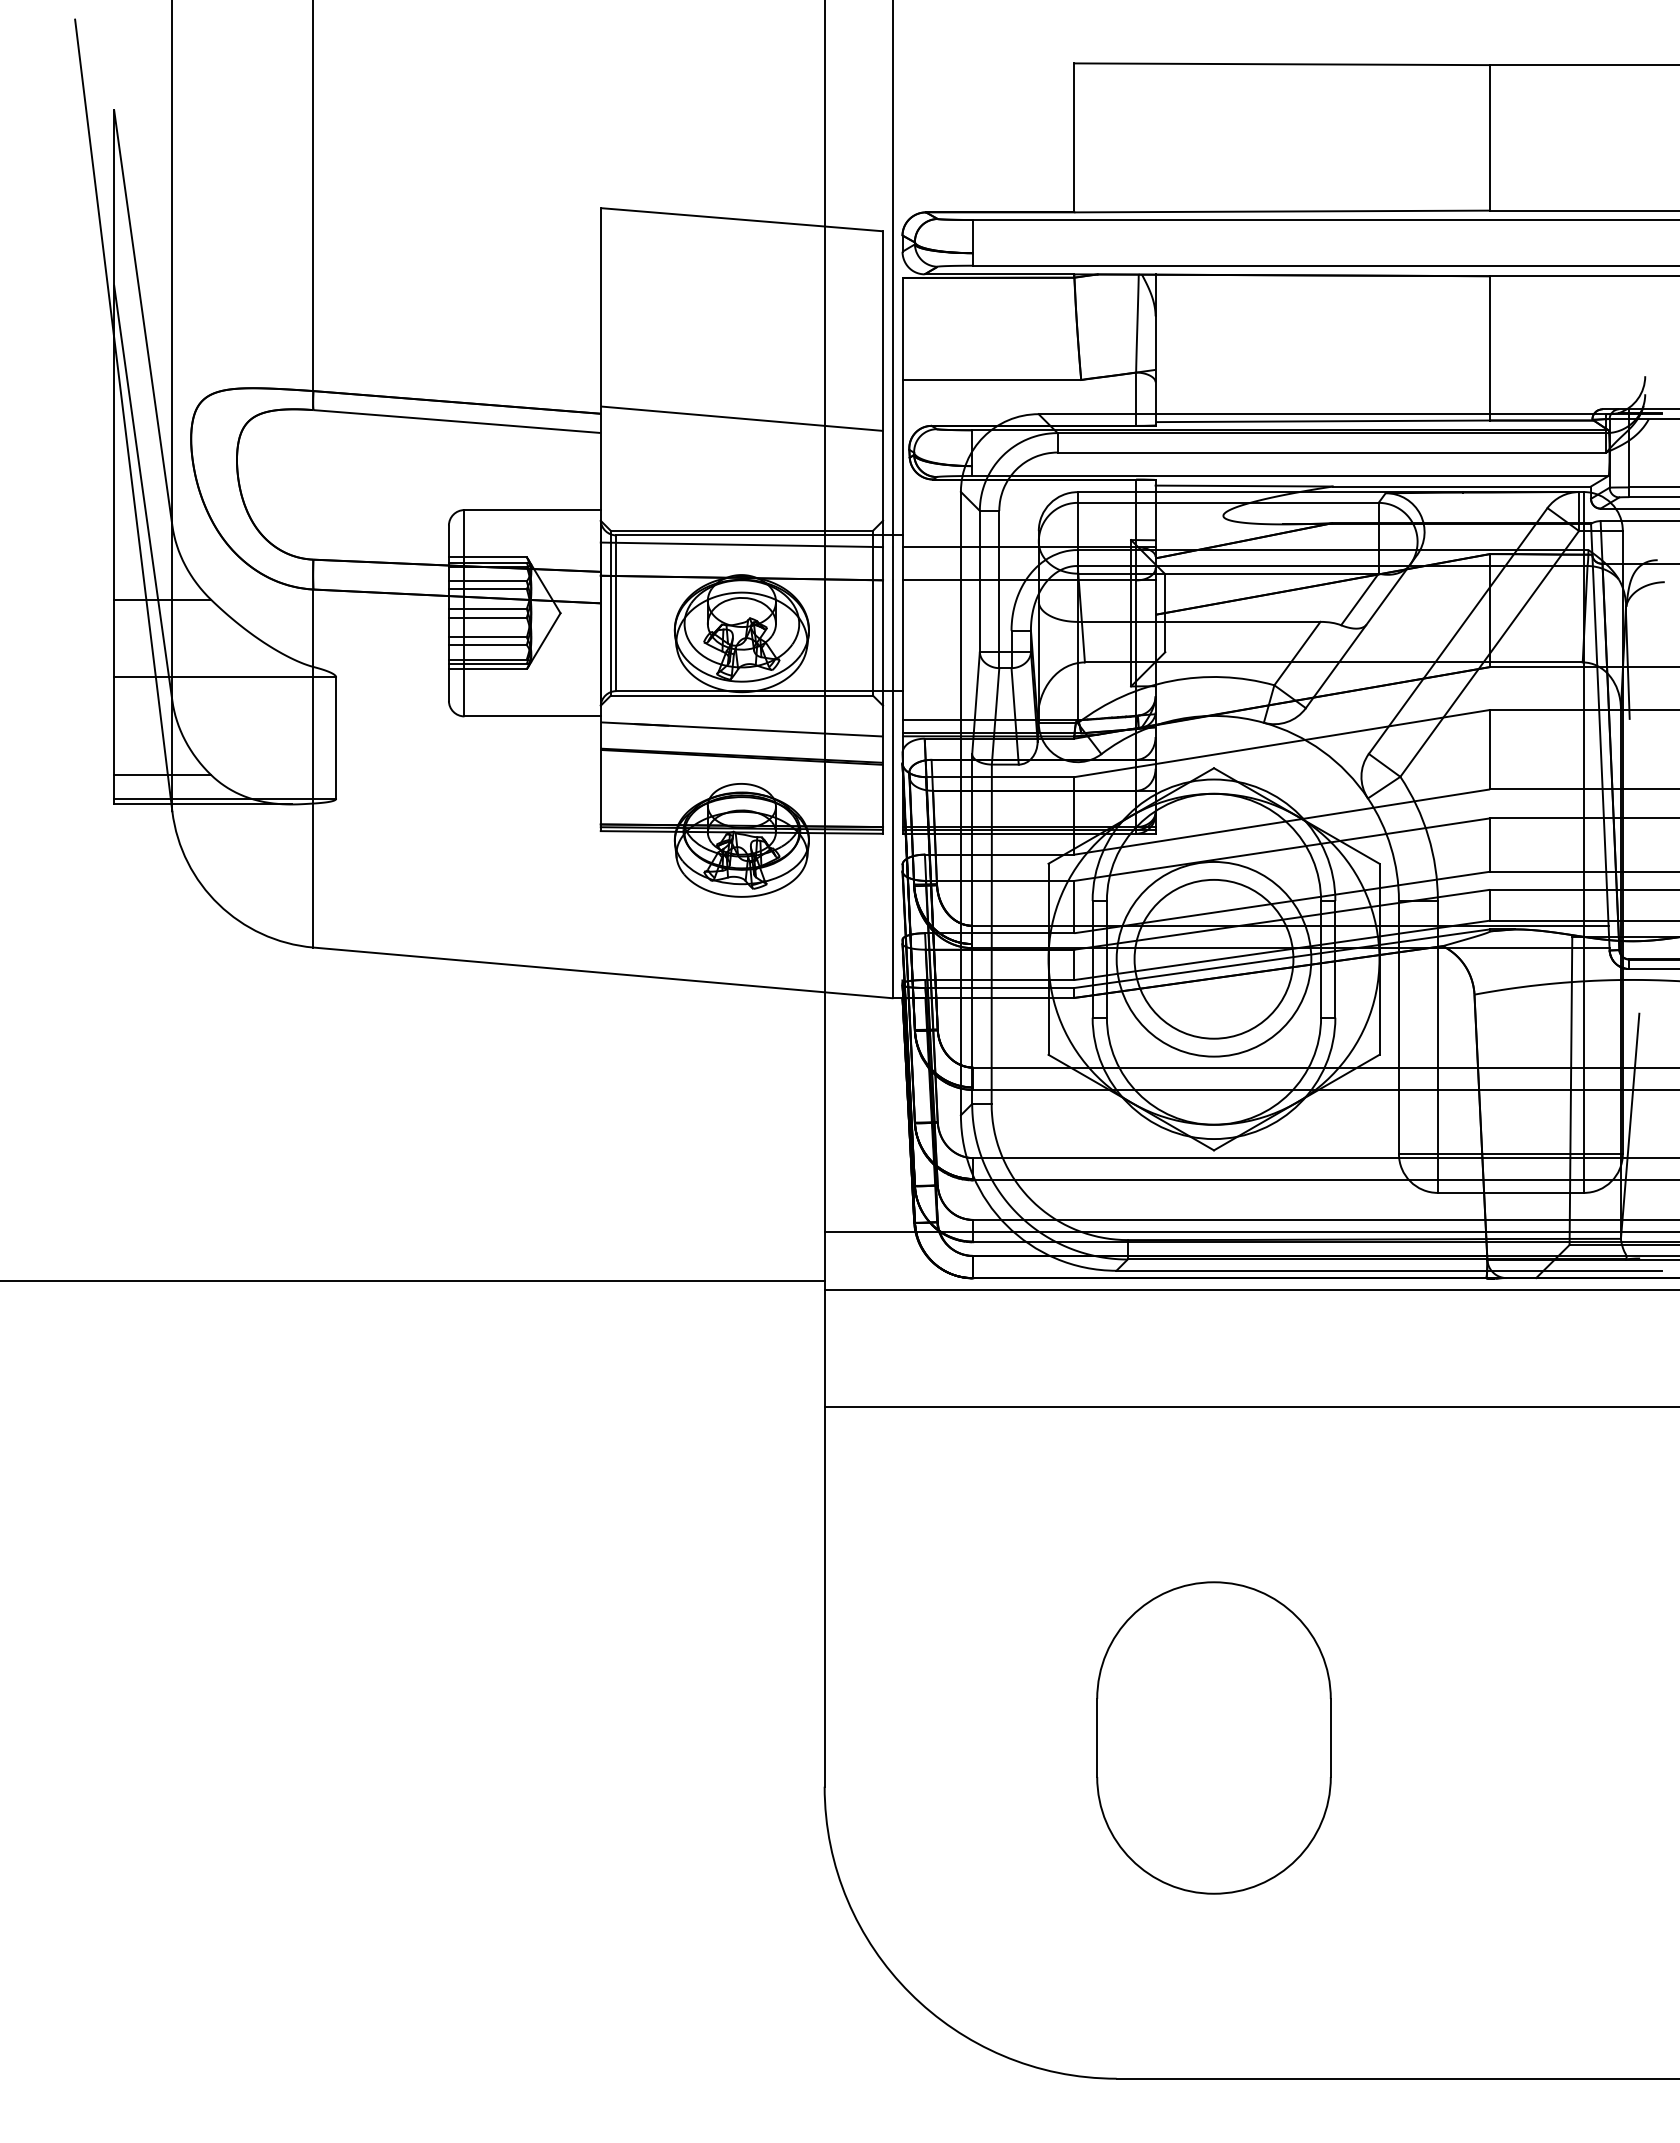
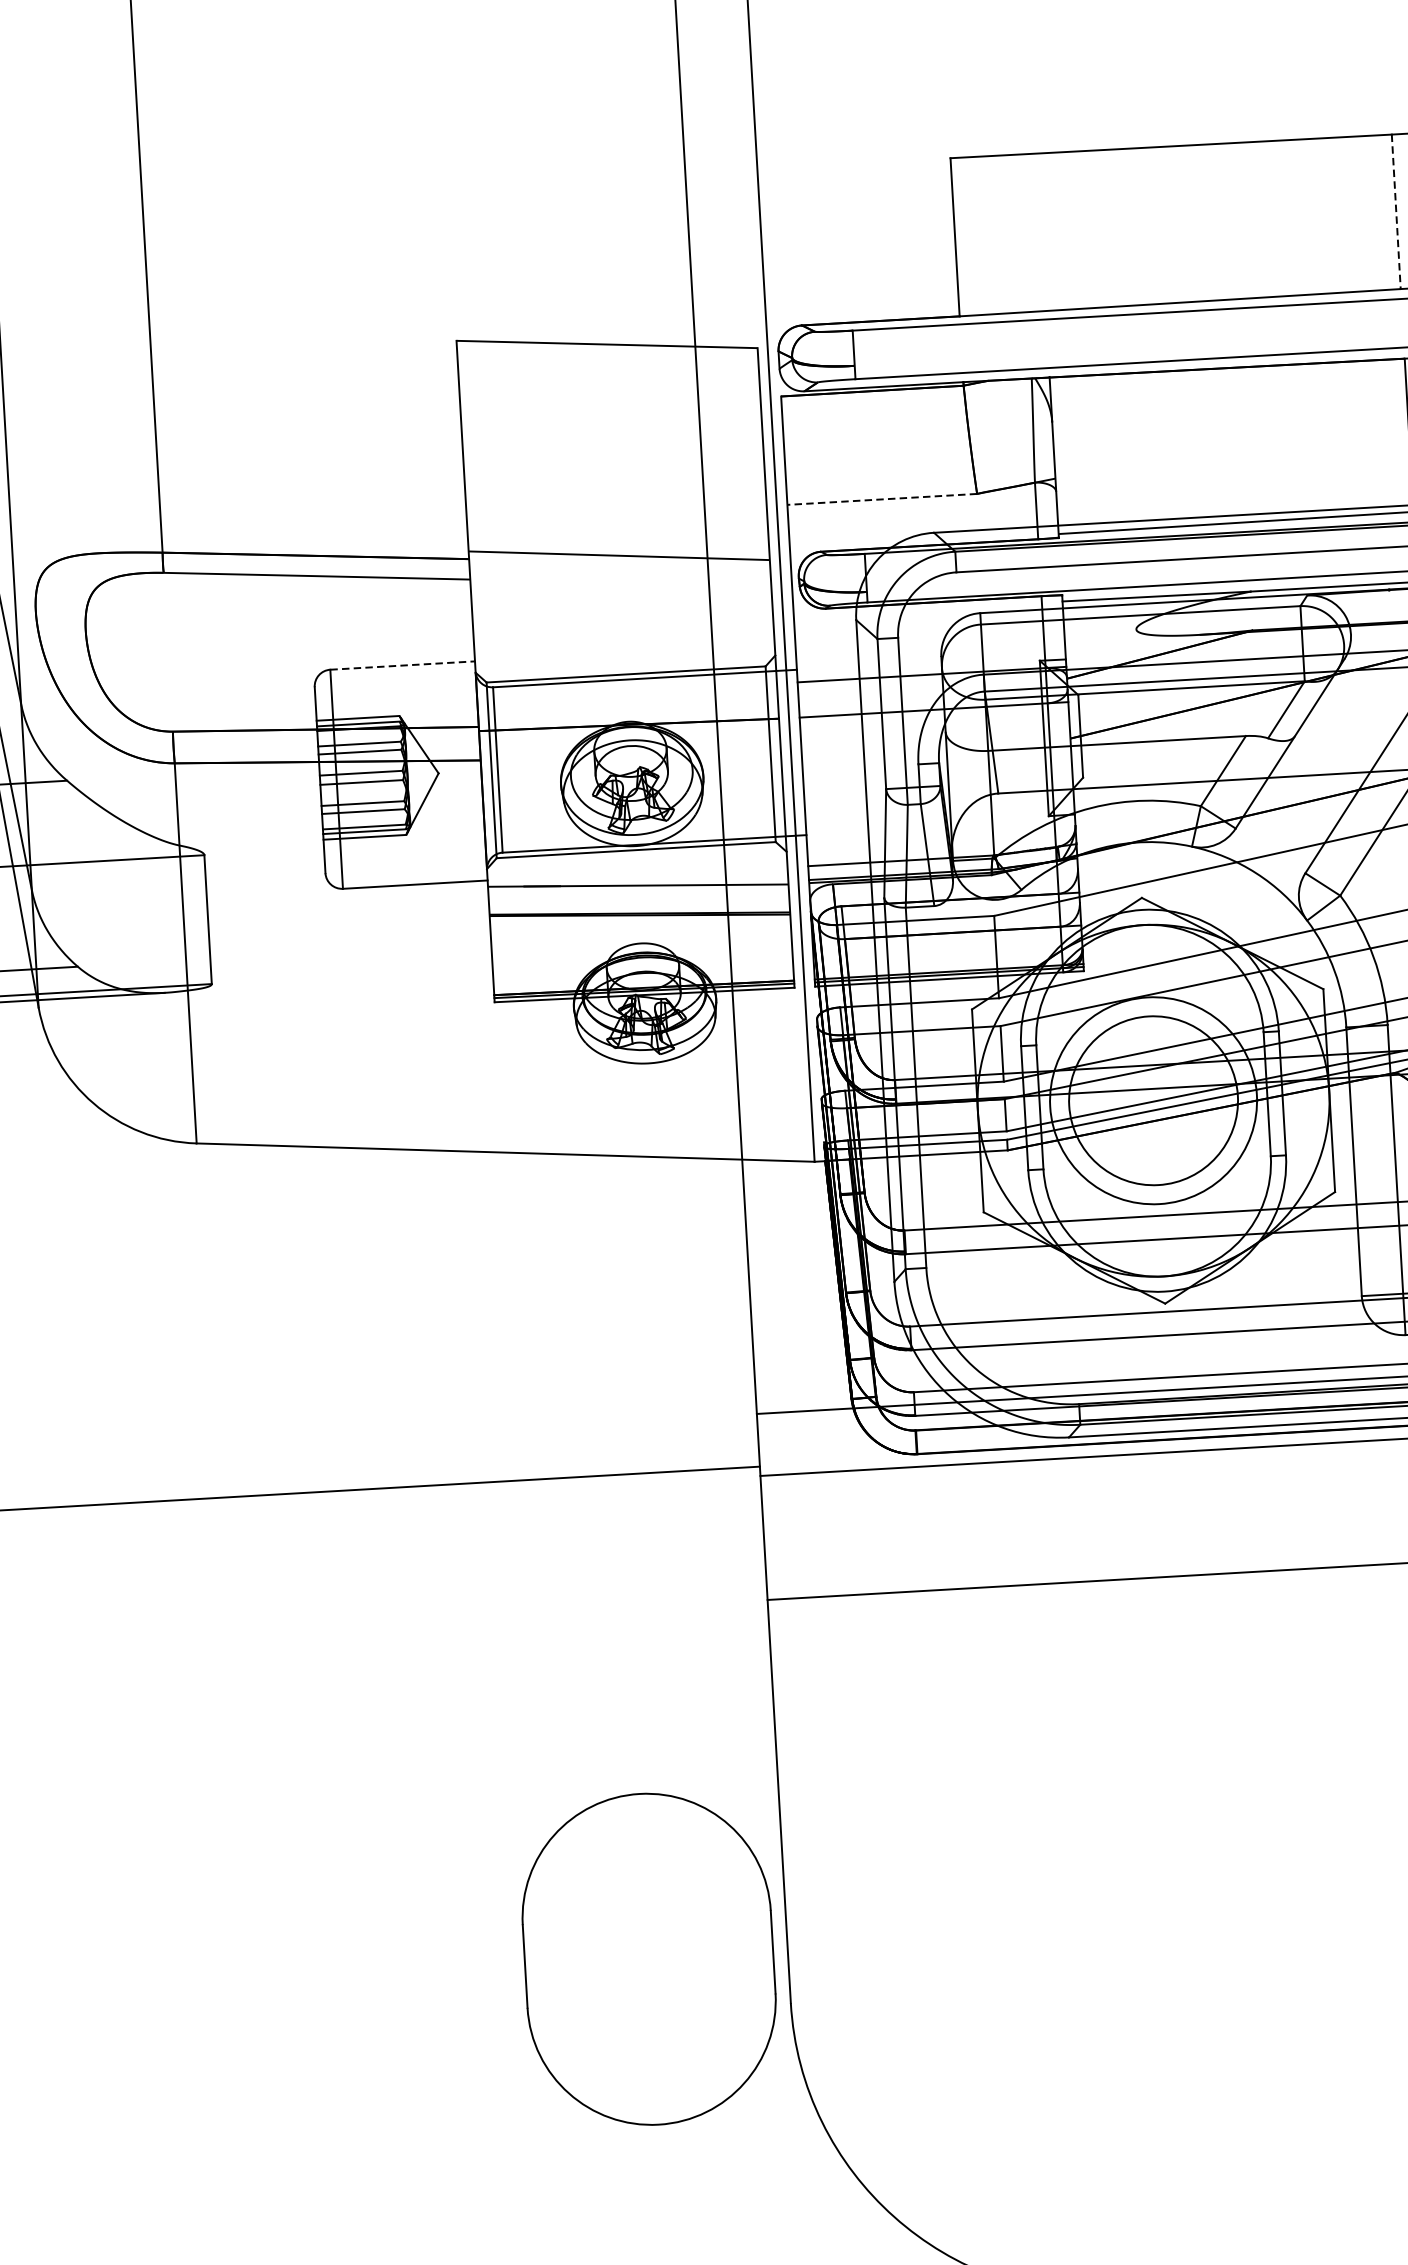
line: (1489, 137) -> (1395, 211), solid -> dashed
line: (991, 380) -> (881, 499), solid -> dashed
line: (533, 510) -> (403, 665), solid -> dashed
line: (741, 544) -> (626, 689), removed
part: (1213, 1737) -> (648, 1958), moved

